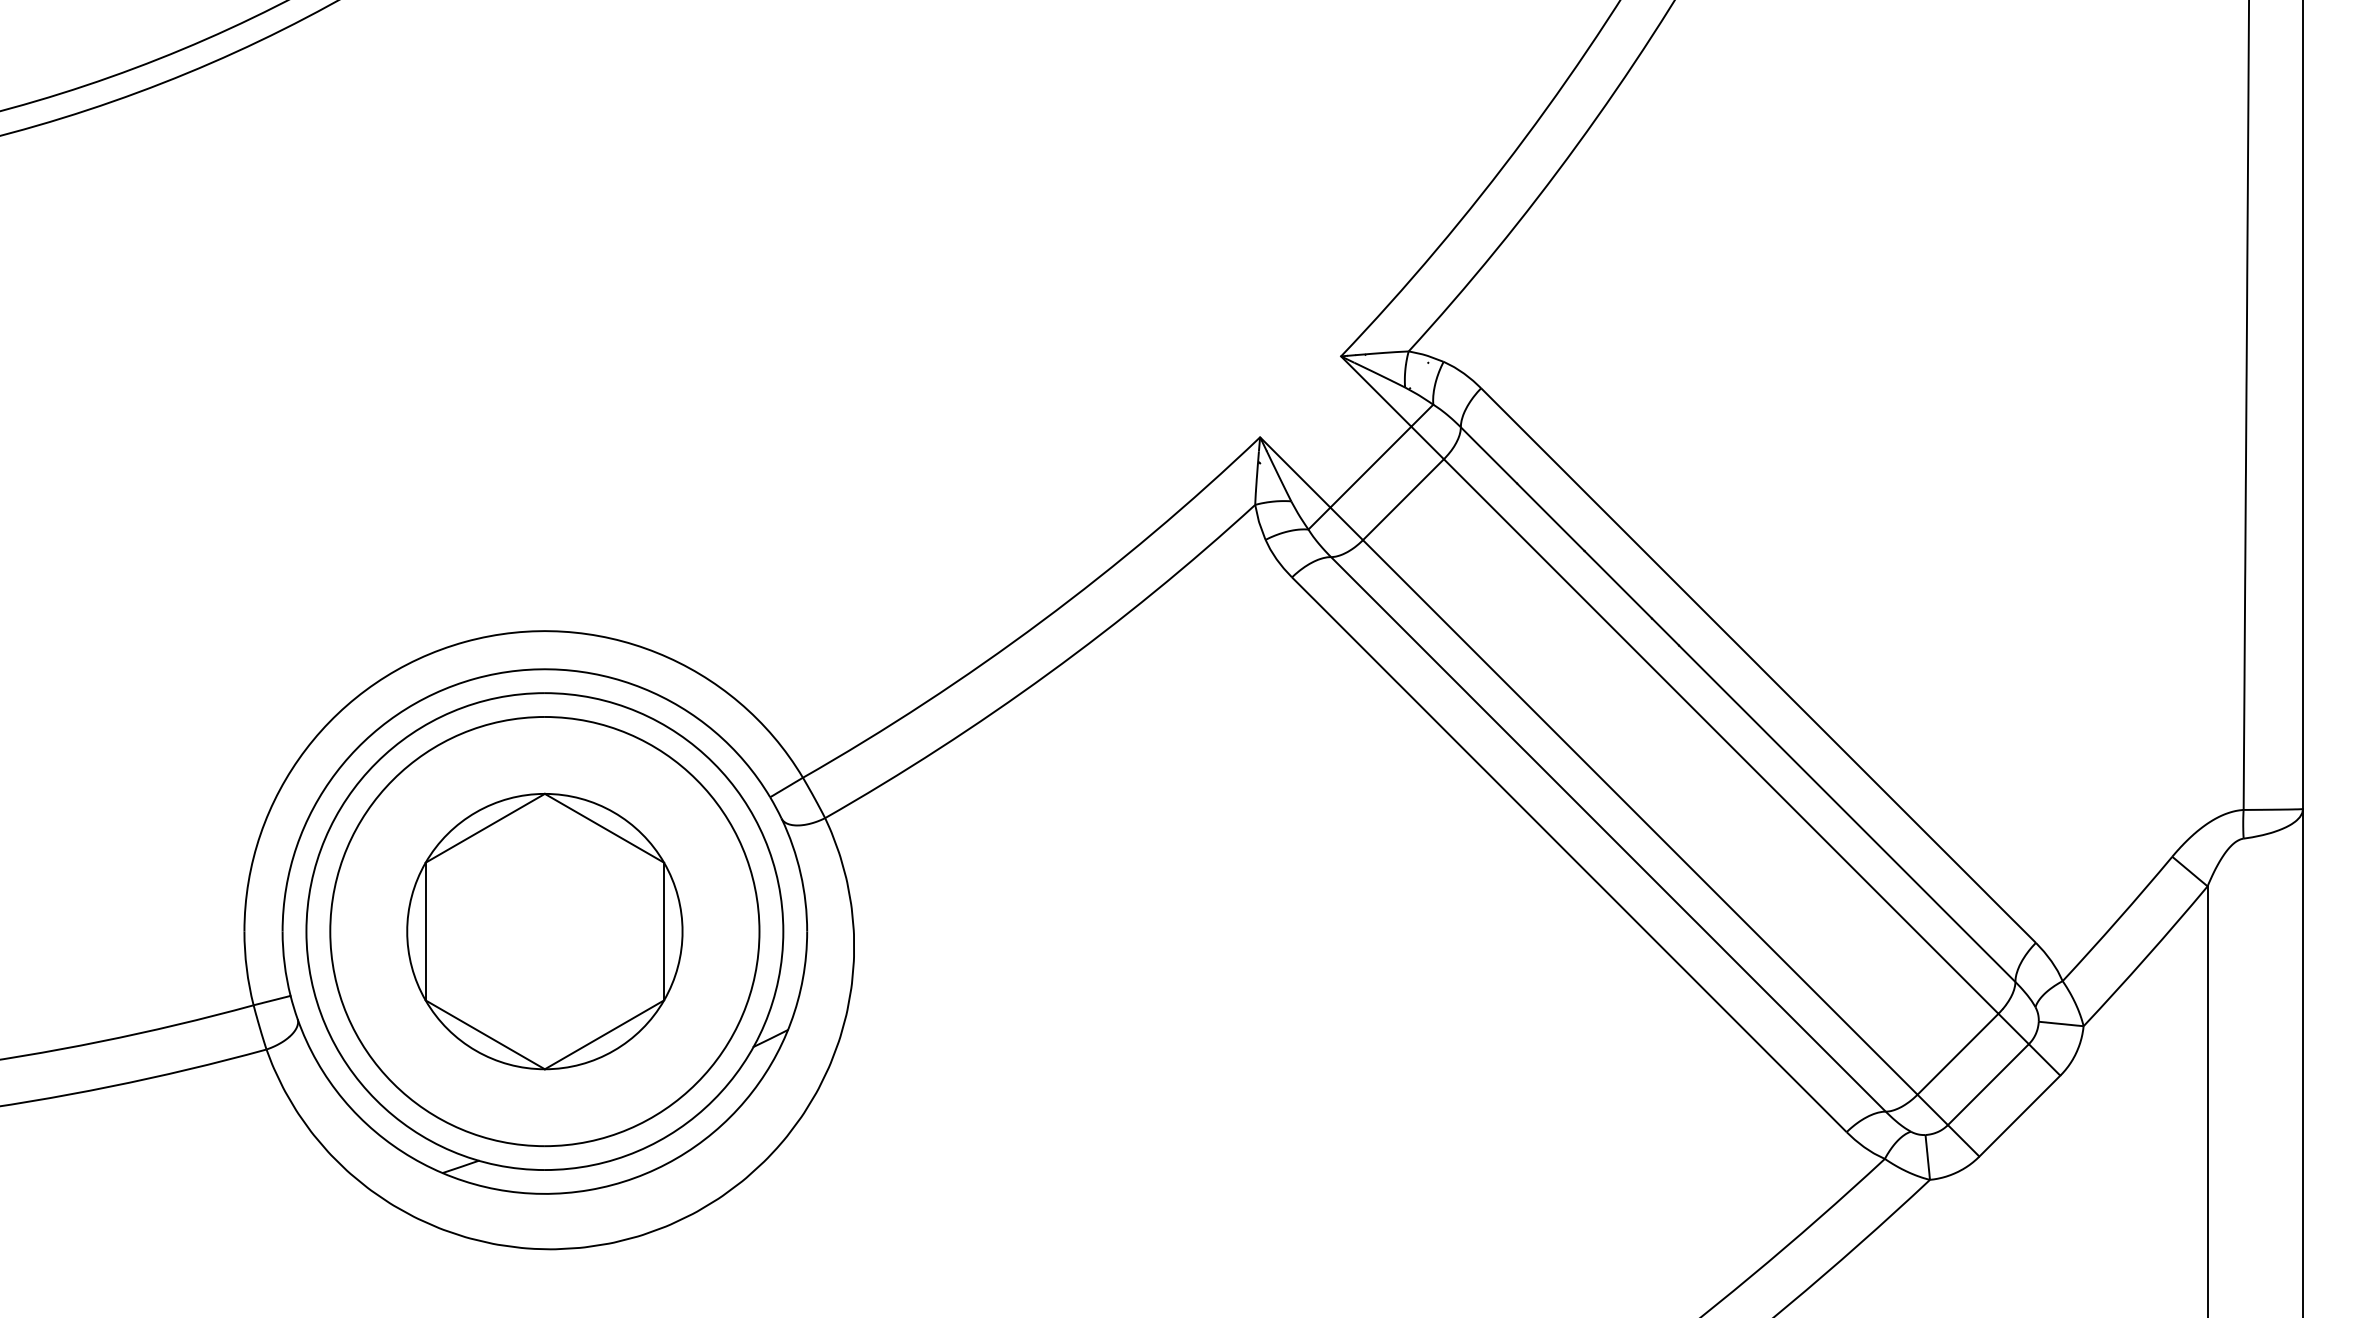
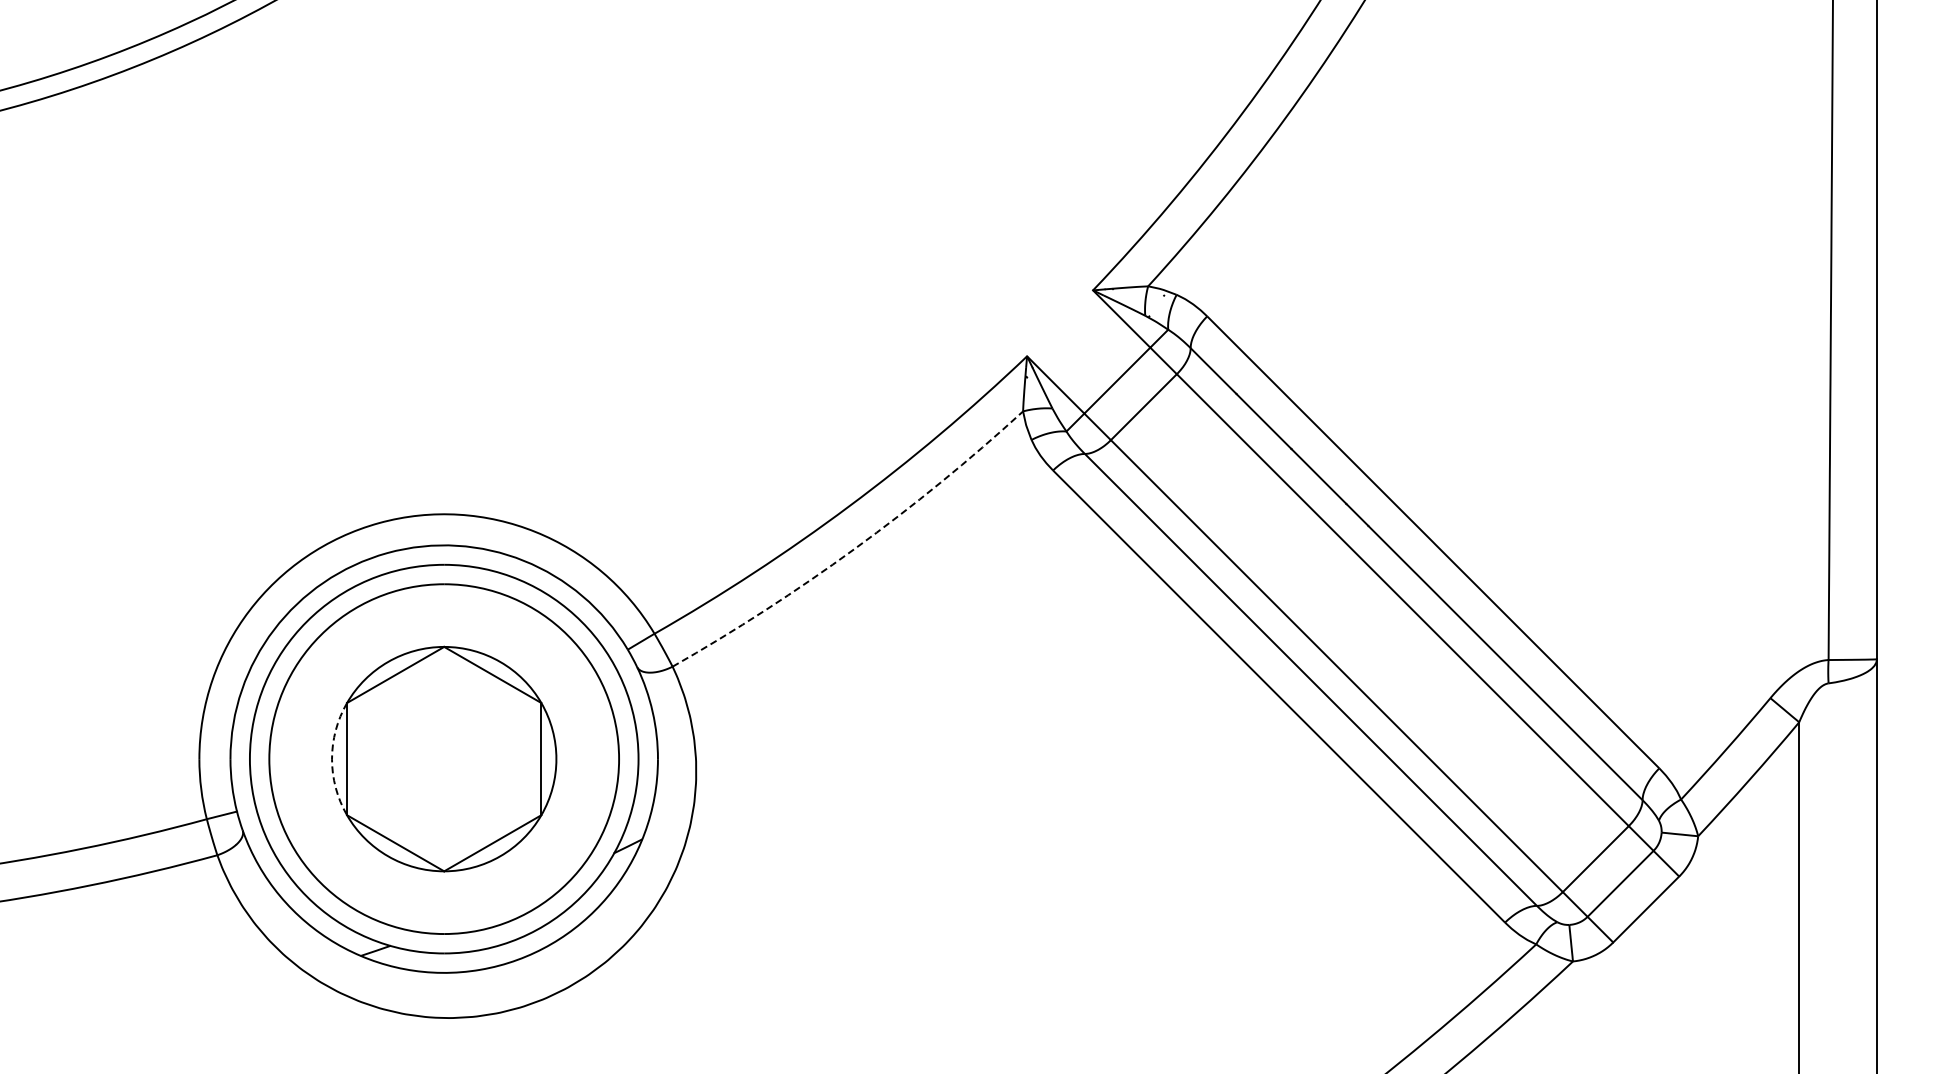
arc: (1048, 673) -> (854, 548), solid -> dashed
arc: (407, 932) -> (332, 759), solid -> dashed

